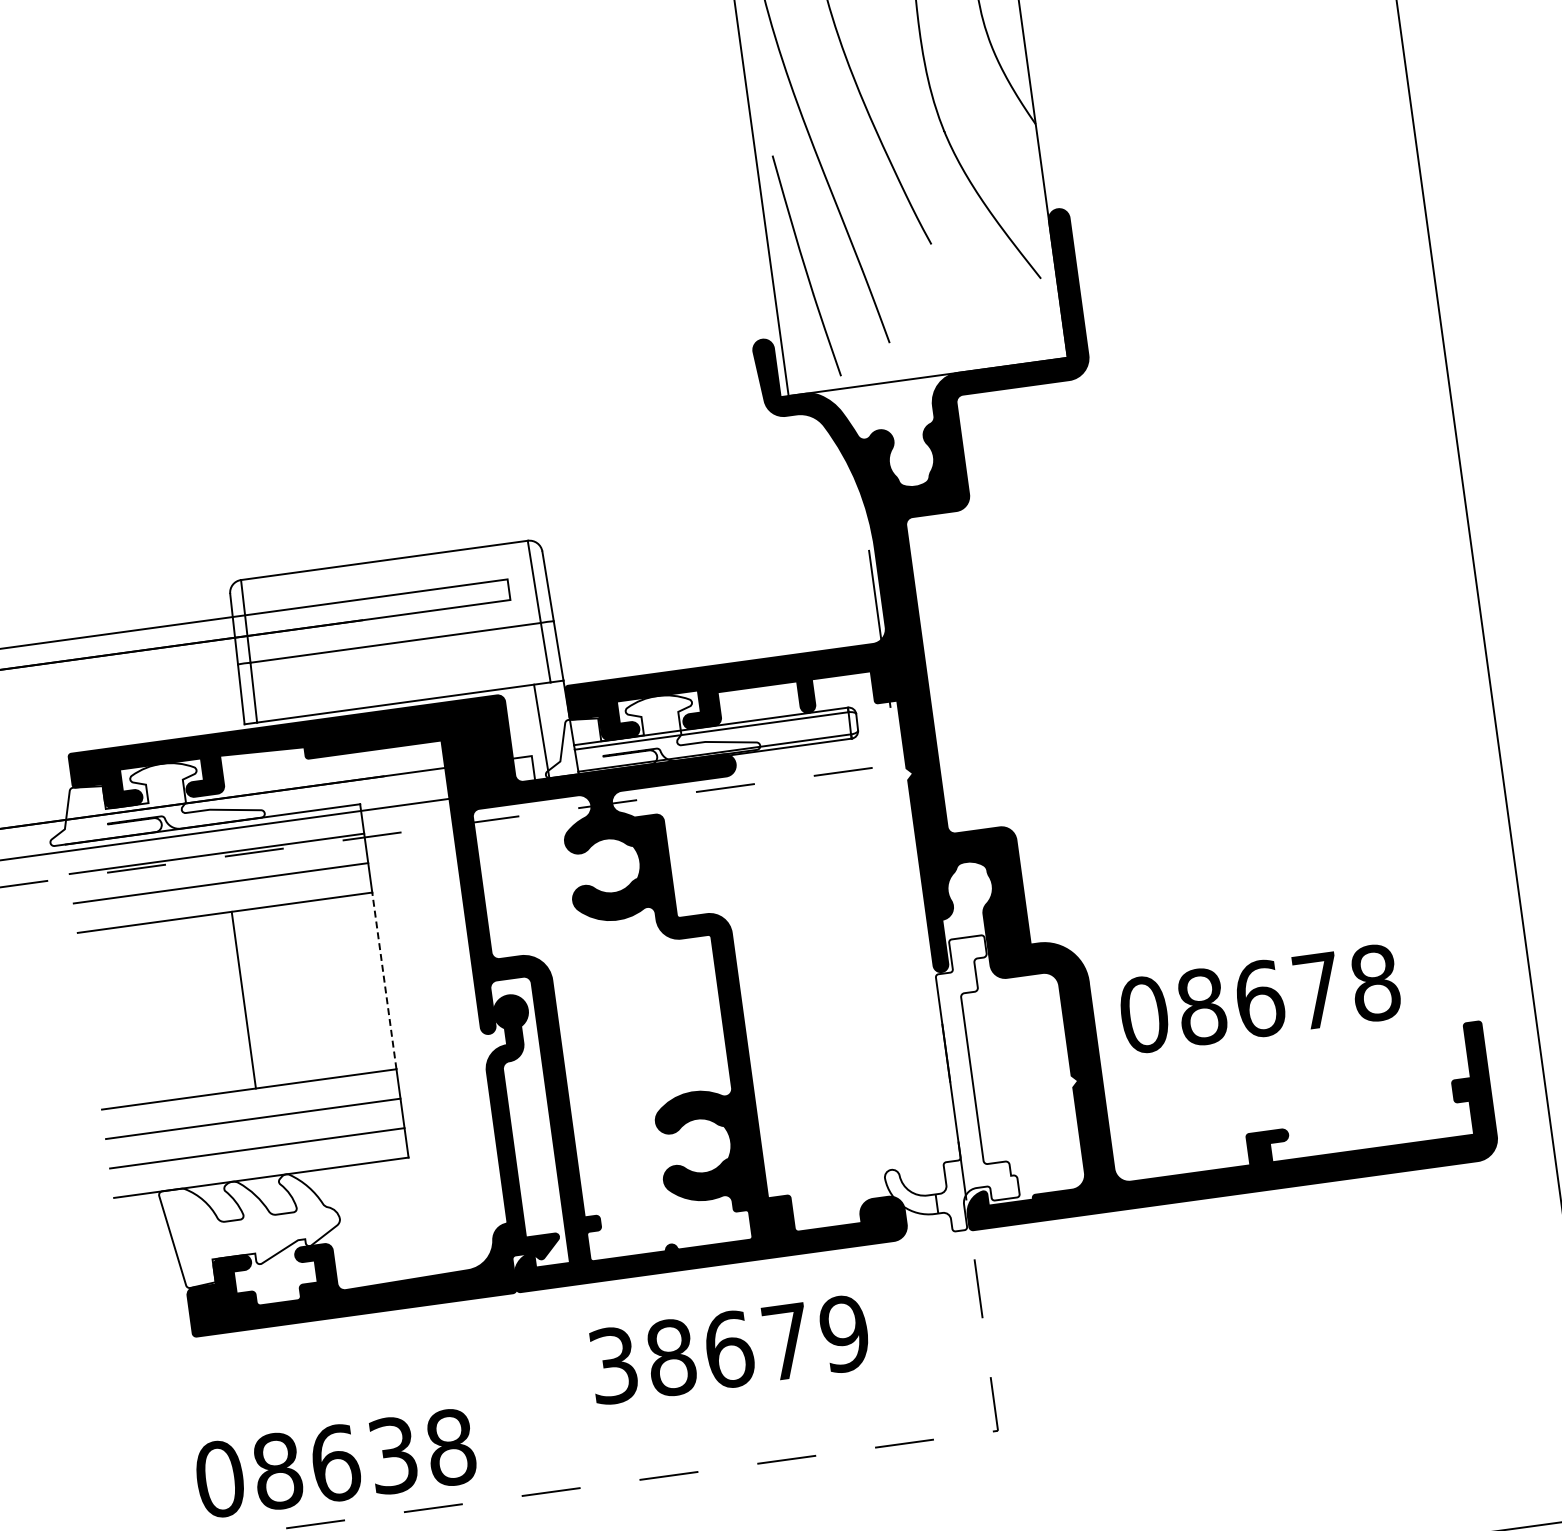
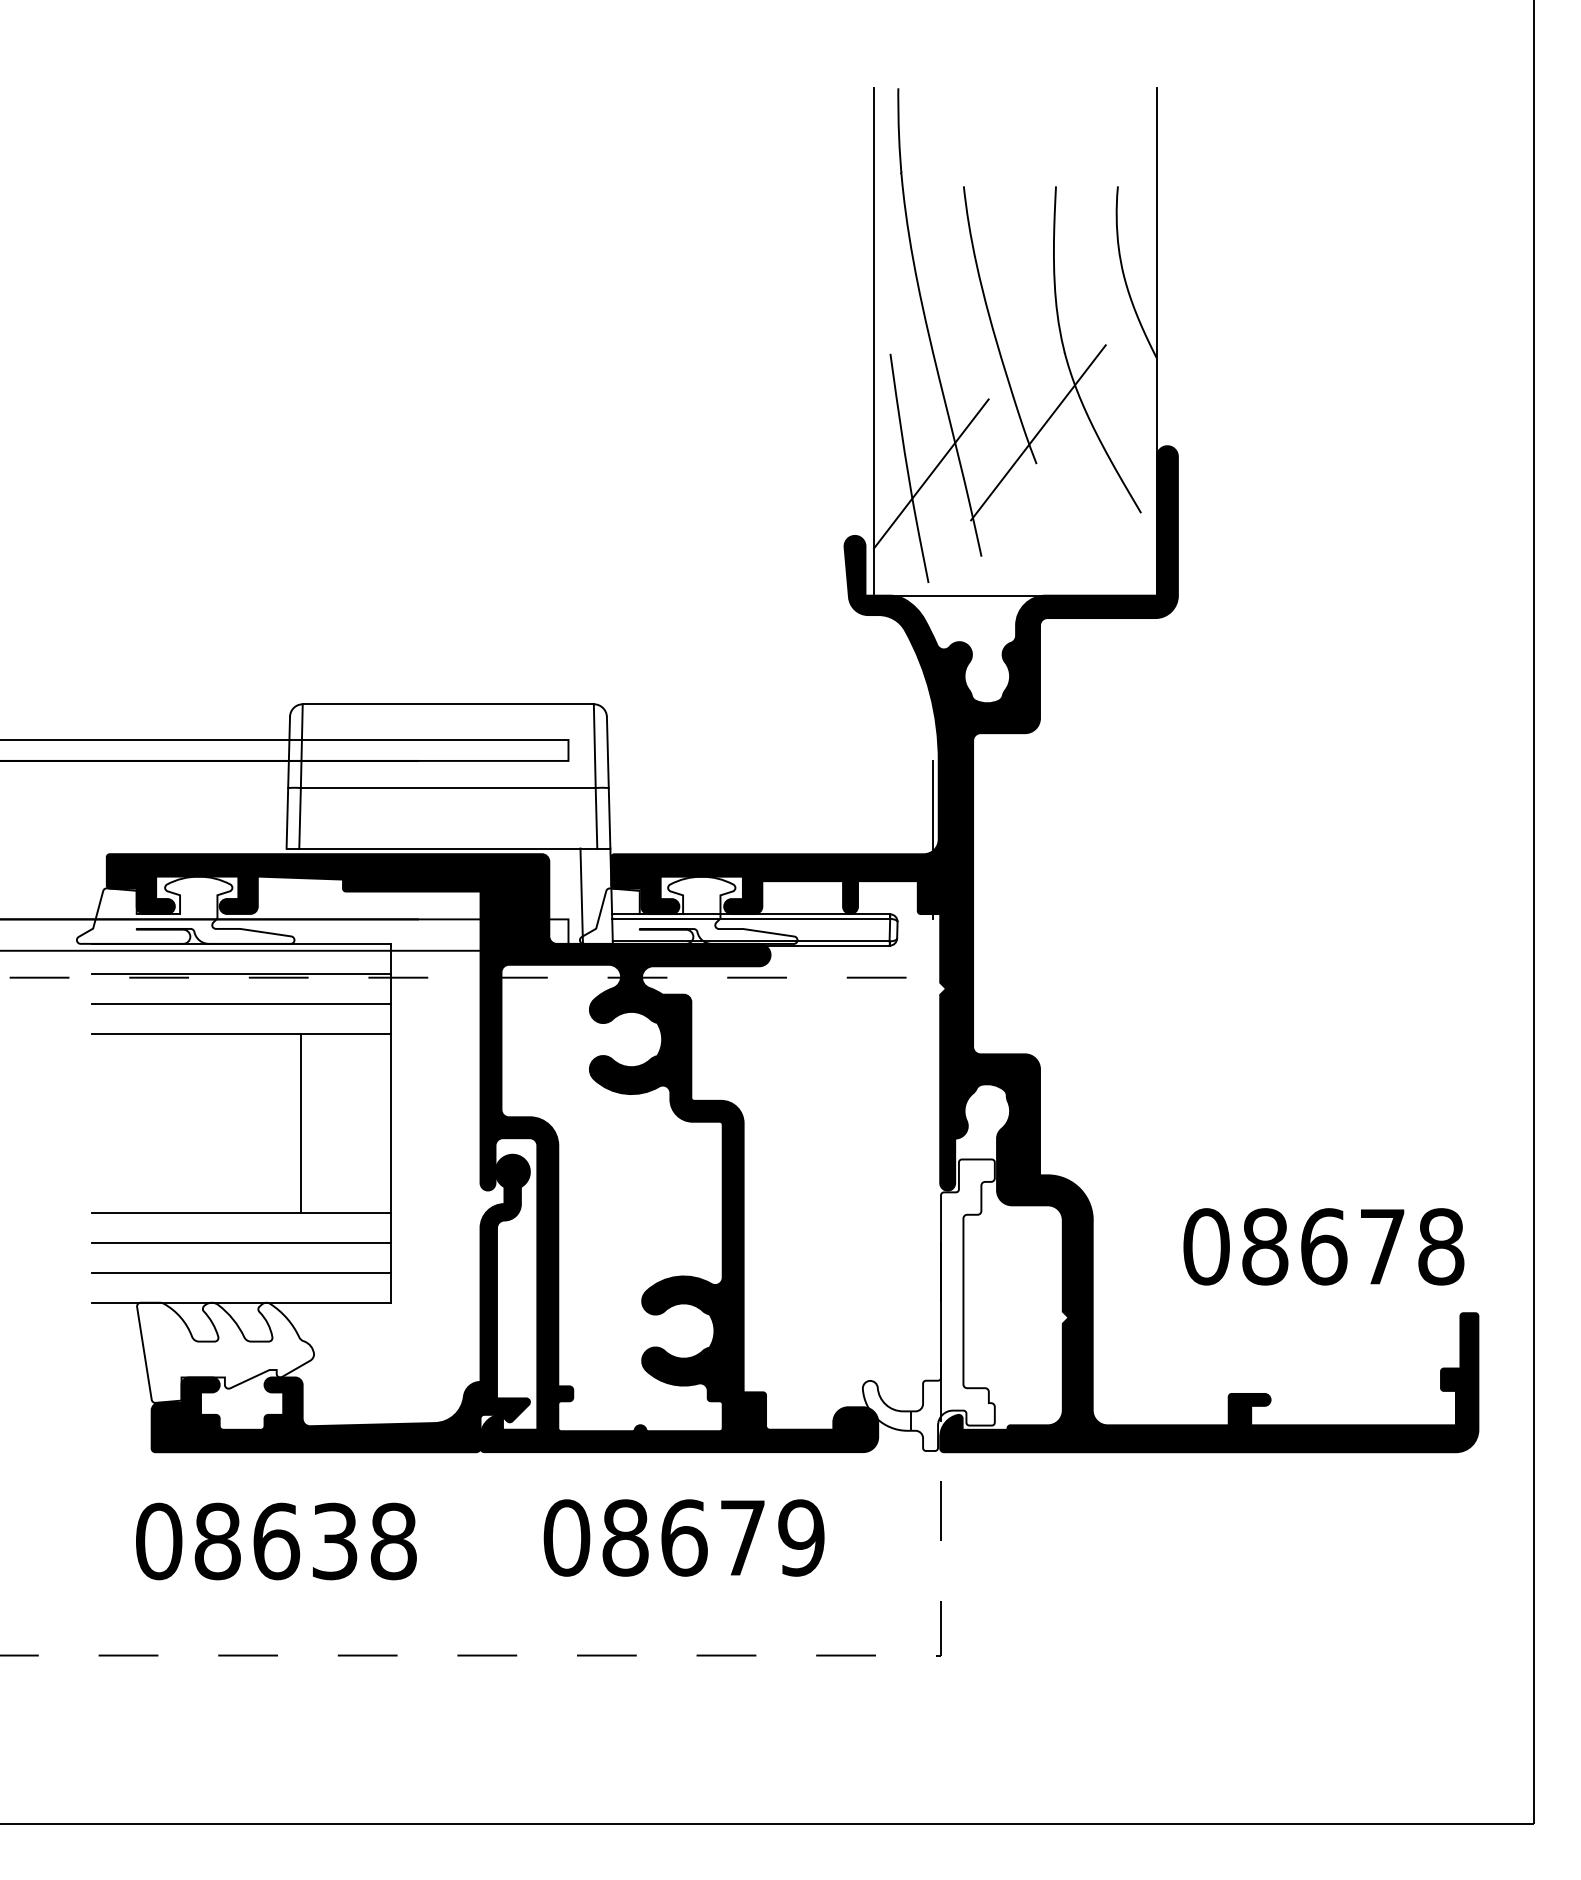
line: (929, 213) -> (1038, 432), added
line: (829, 267) -> (931, 473), added
line: (384, 981) -> (390, 1123), dashed -> solid
text: (1259, 998) -> (1323, 1246), moved
line: (244, 1000) -> (301, 1123), moved
text: (613, 1365) -> (566, 1537), 38679 -> 08679
text: (335, 1463) -> (276, 1541), moved

